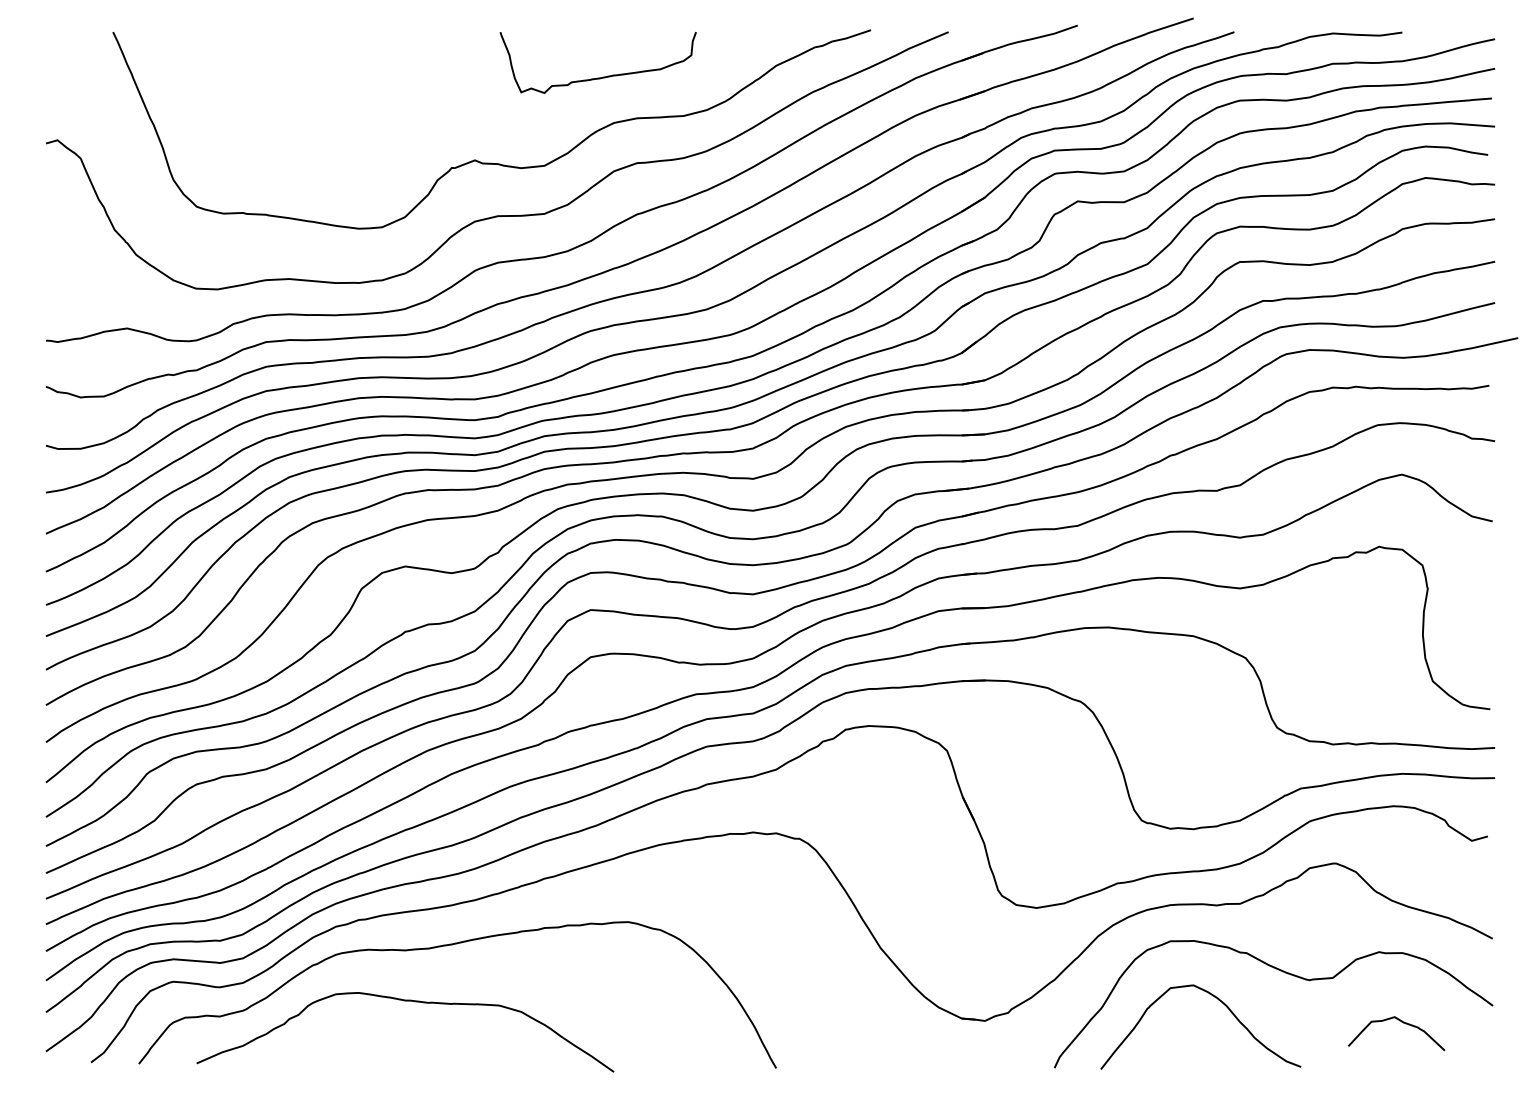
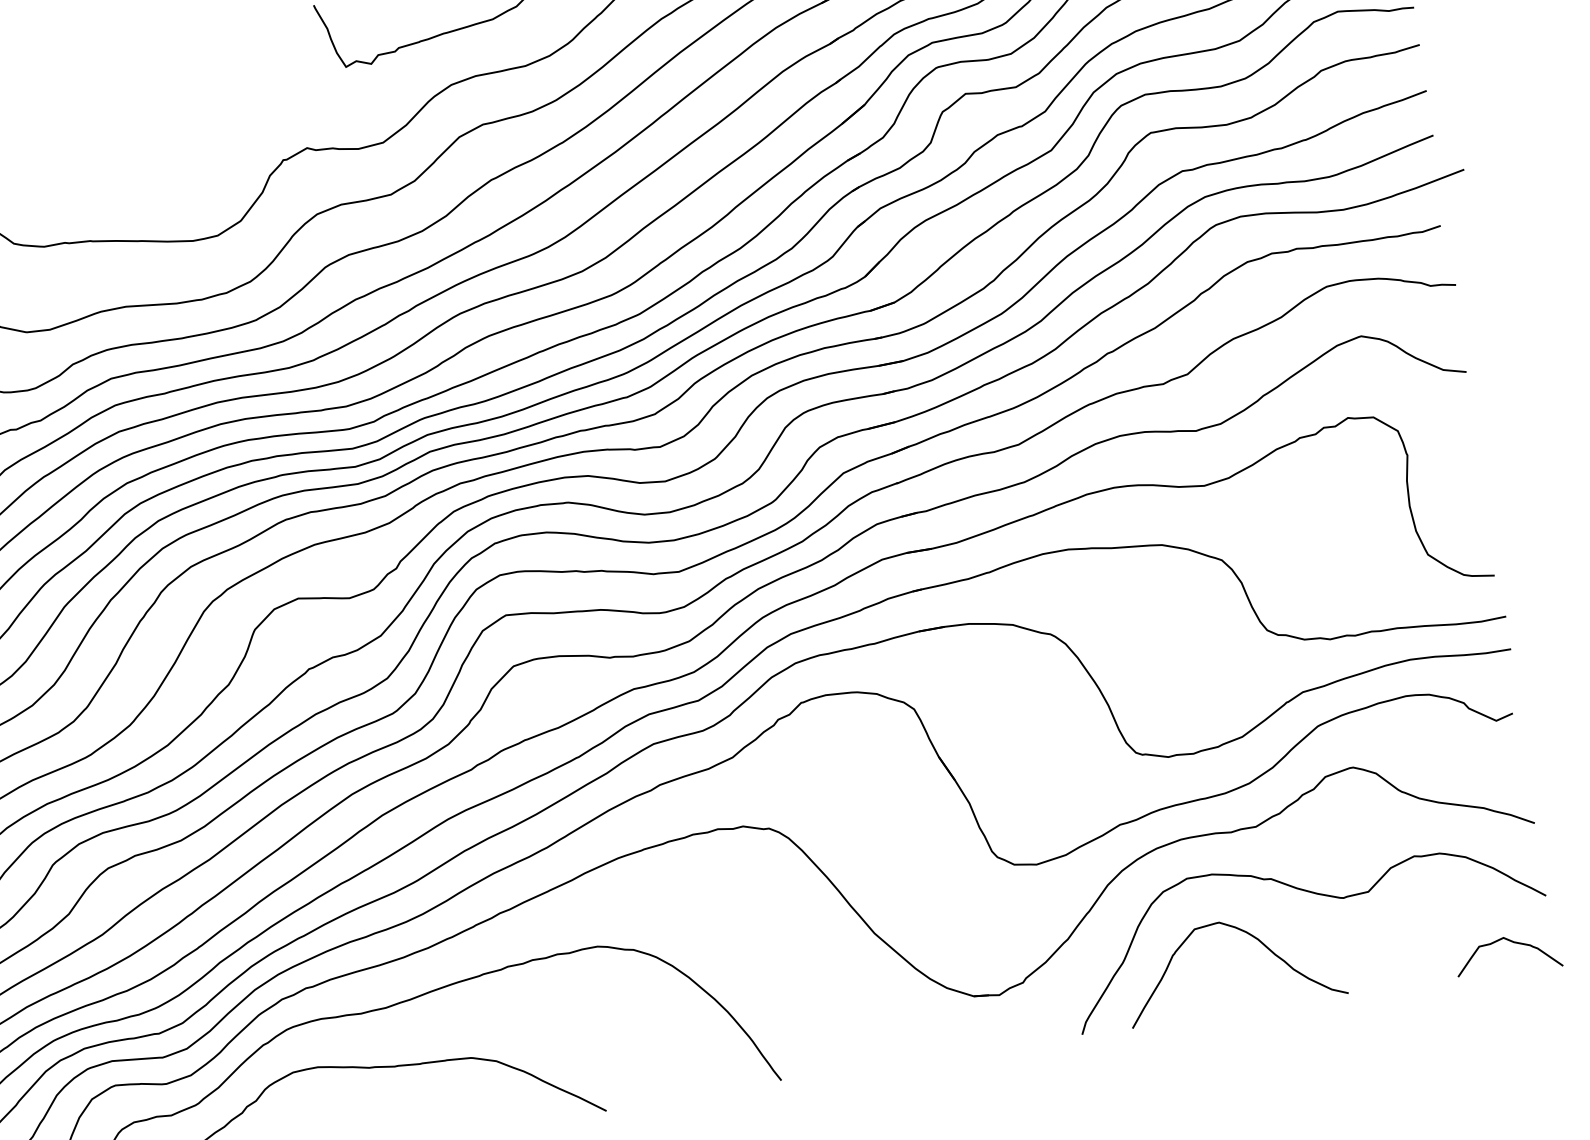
curve: (1401, 1022) -> (1511, 942), moved

